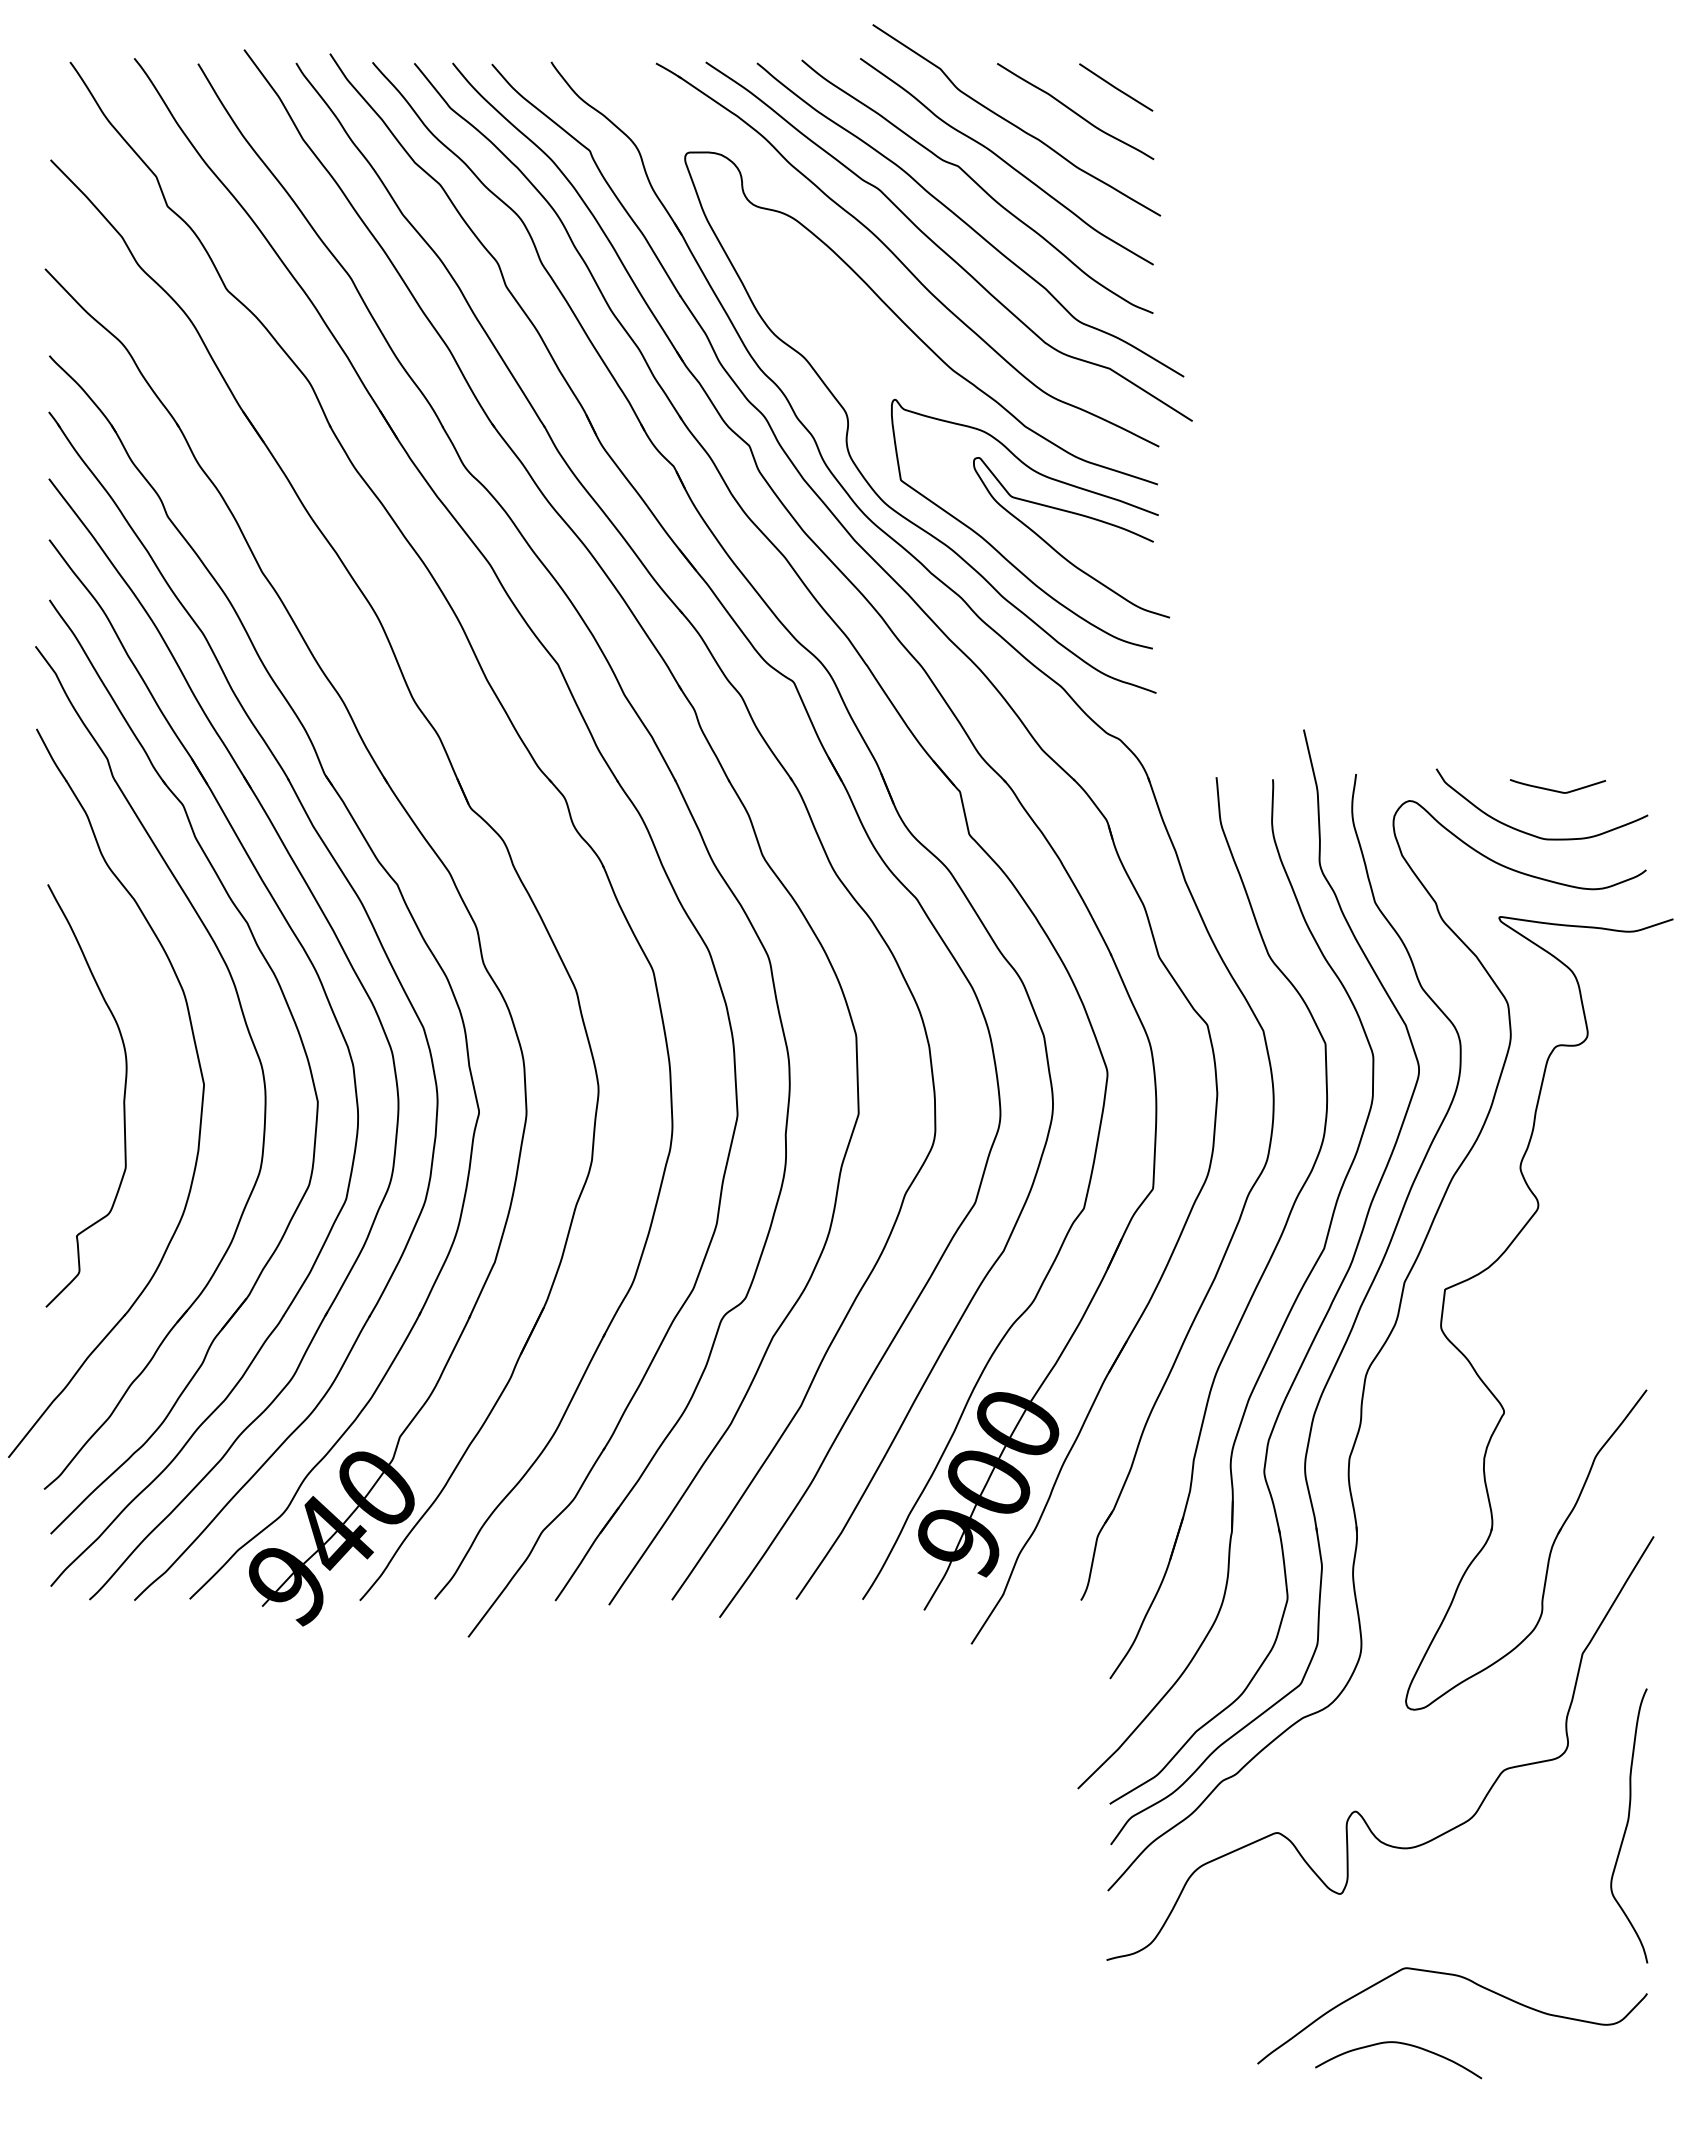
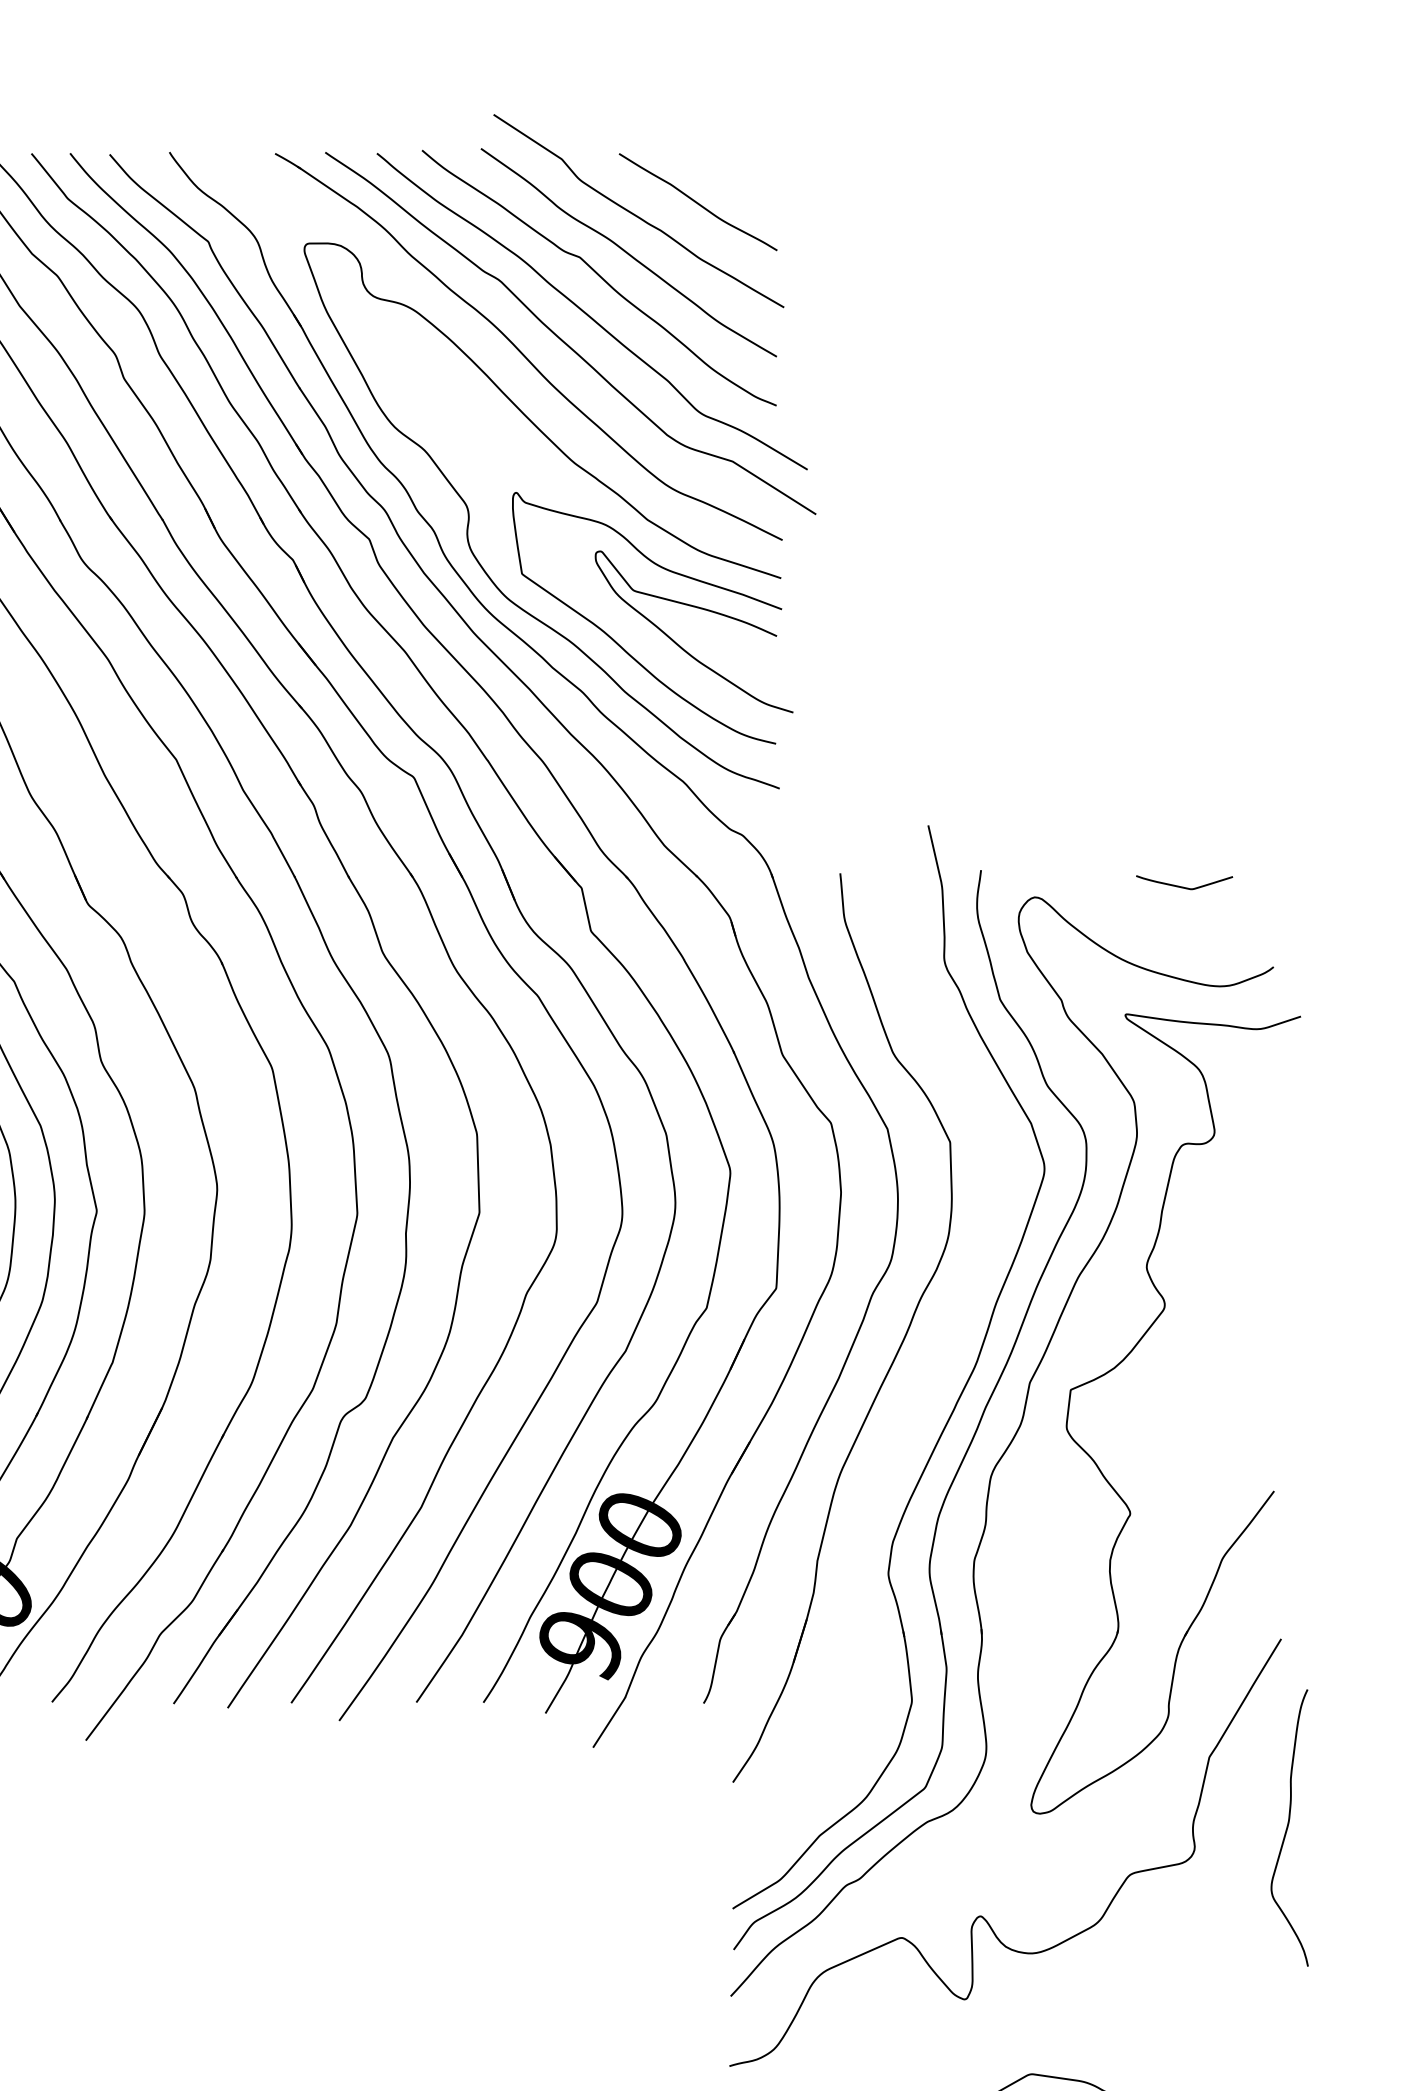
line: (1116, 87) -> (739, 177), removed
curve: (1530, 833) -> (1156, 930), removed
part: (1287, 1314) -> (911, 1415), removed
curve: (1628, 1824) -> (1288, 1826), moved

